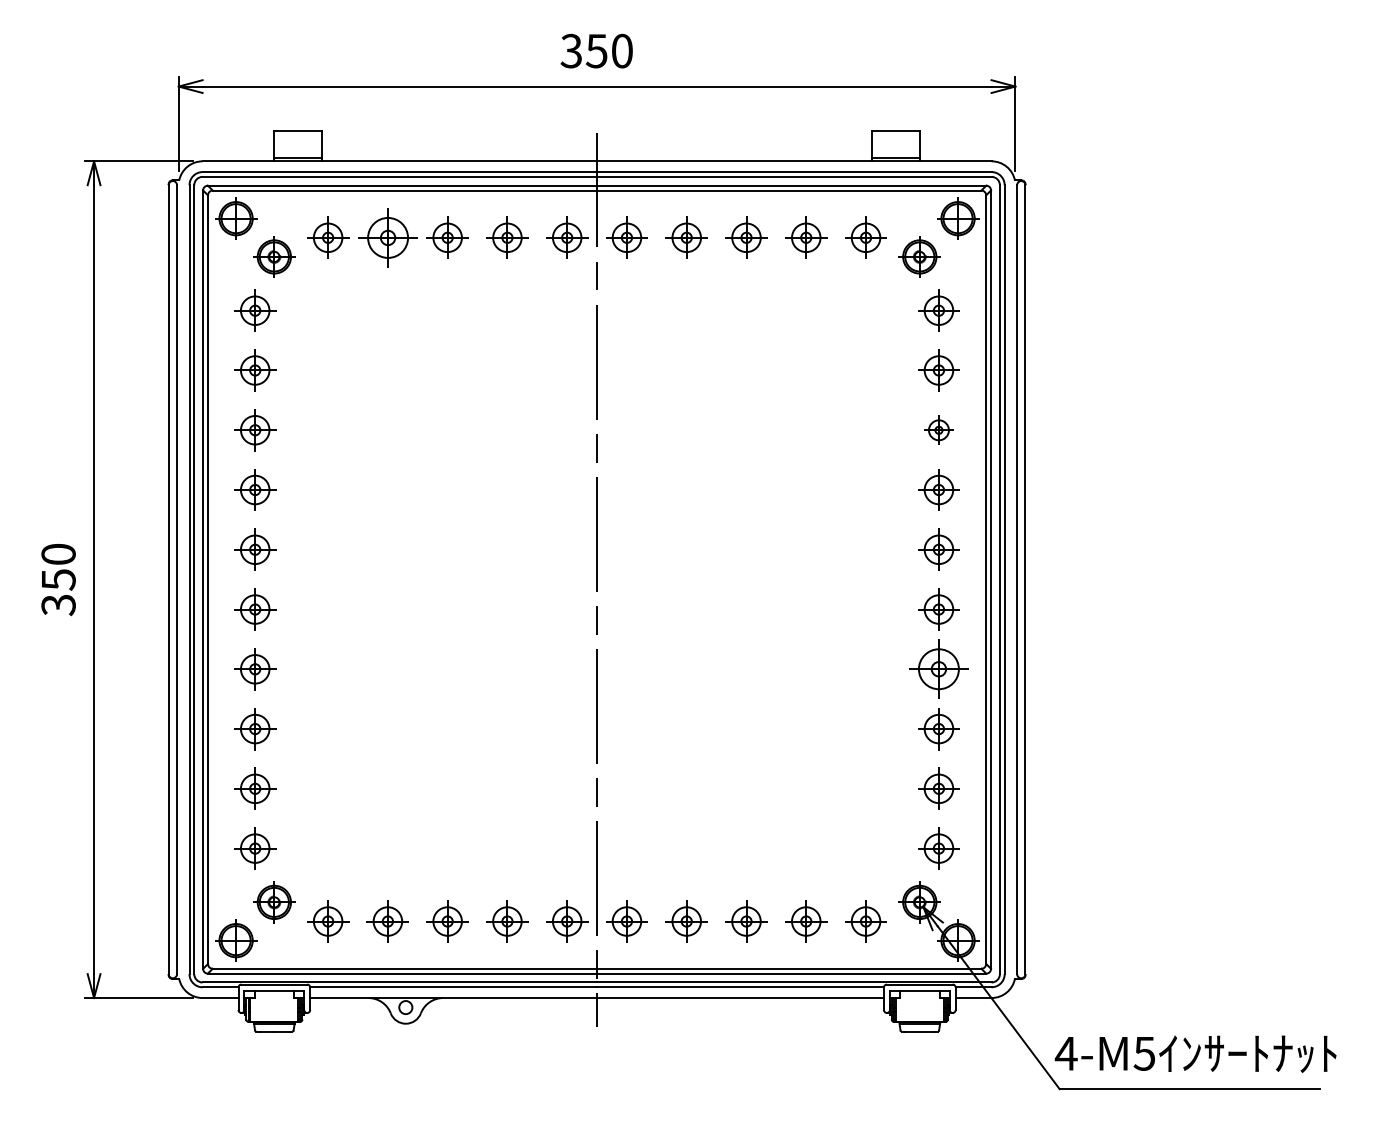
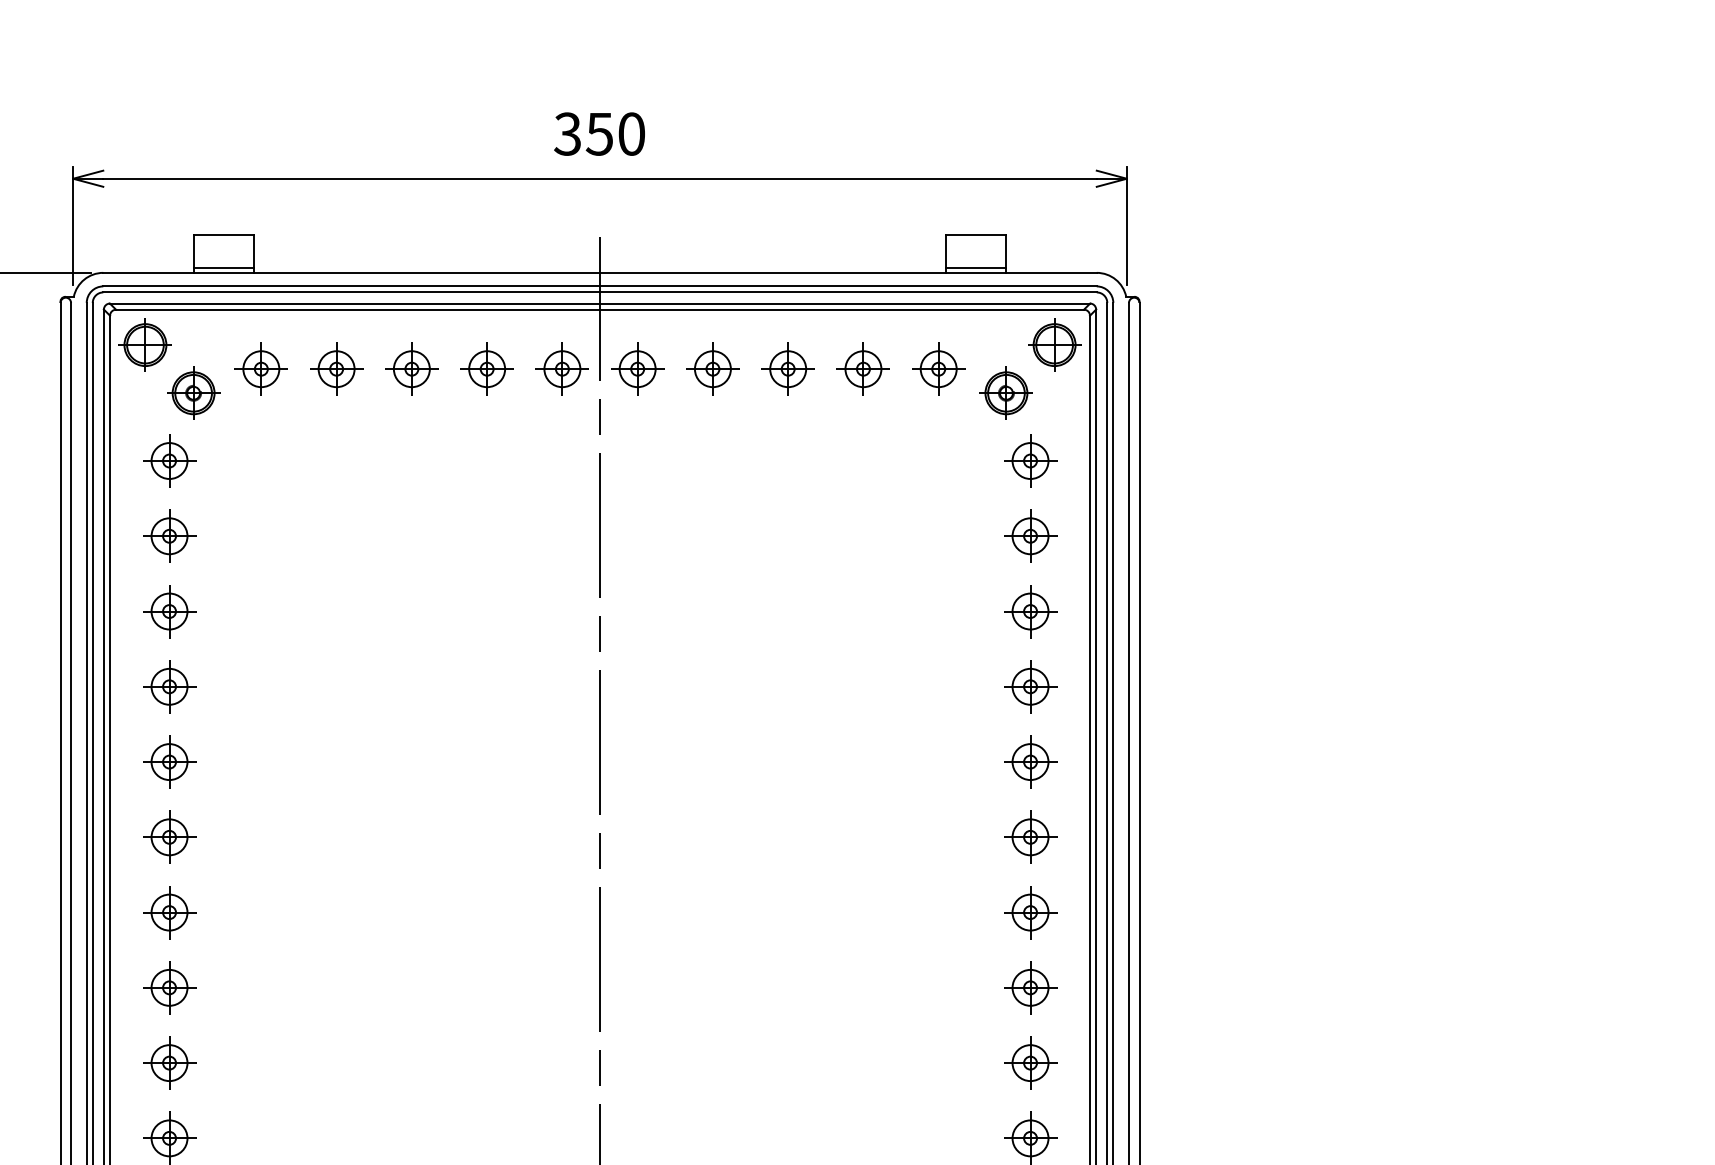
part: (387, 237) -> (336, 368), size x0.71
part: (938, 430) -> (1029, 611), size x1.43
part: (938, 669) -> (1029, 912), size x0.71

